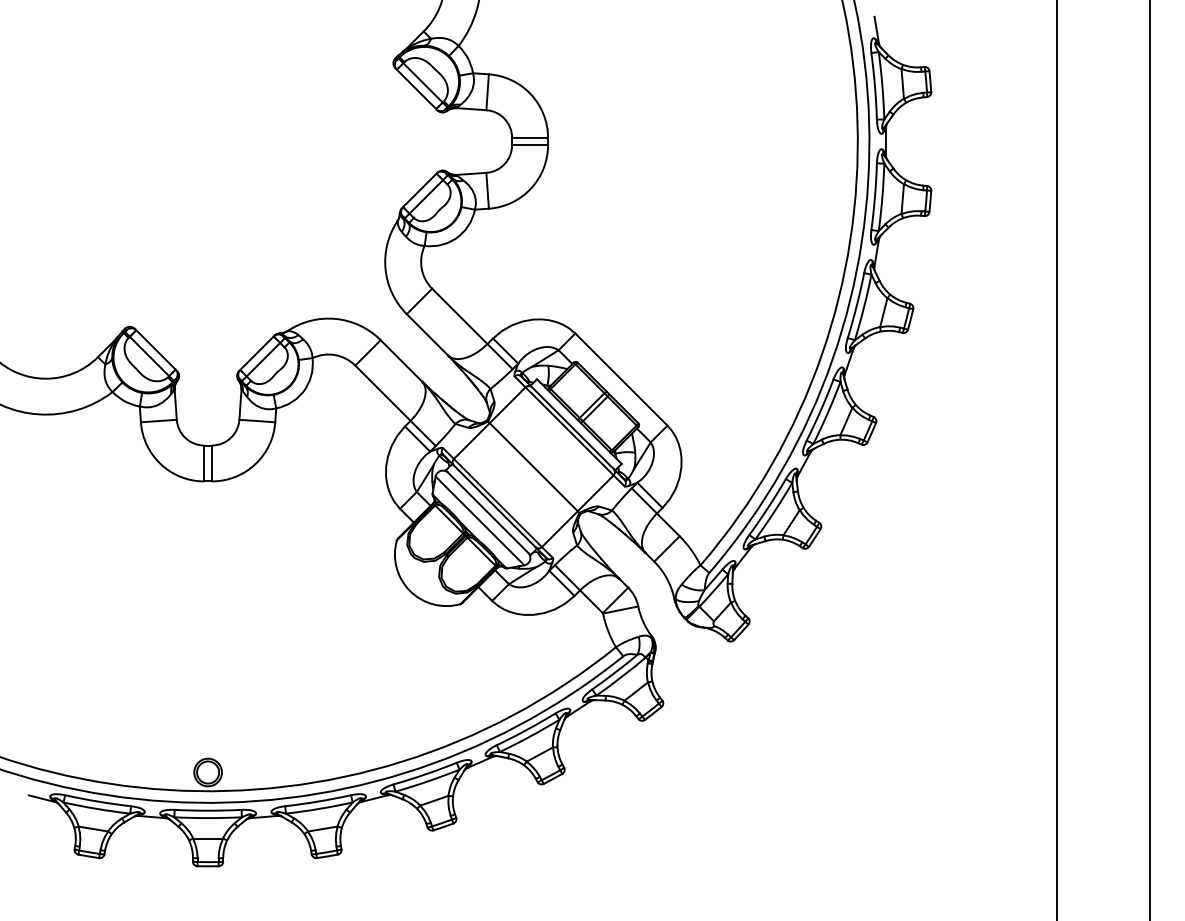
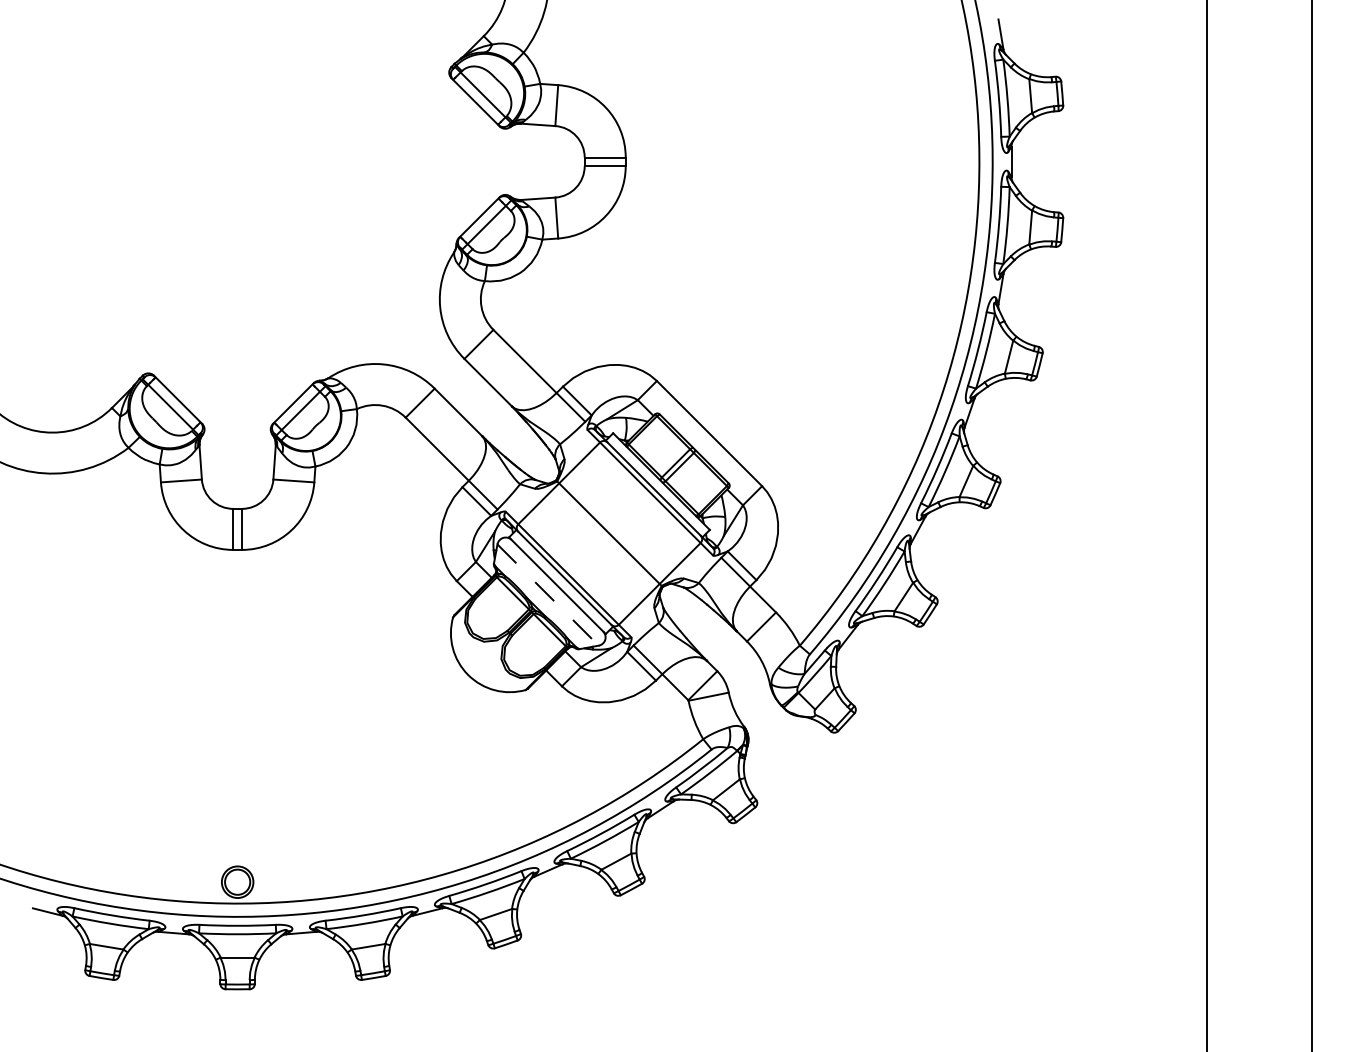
line: (480, 521) -> (548, 595), solid -> dashed

